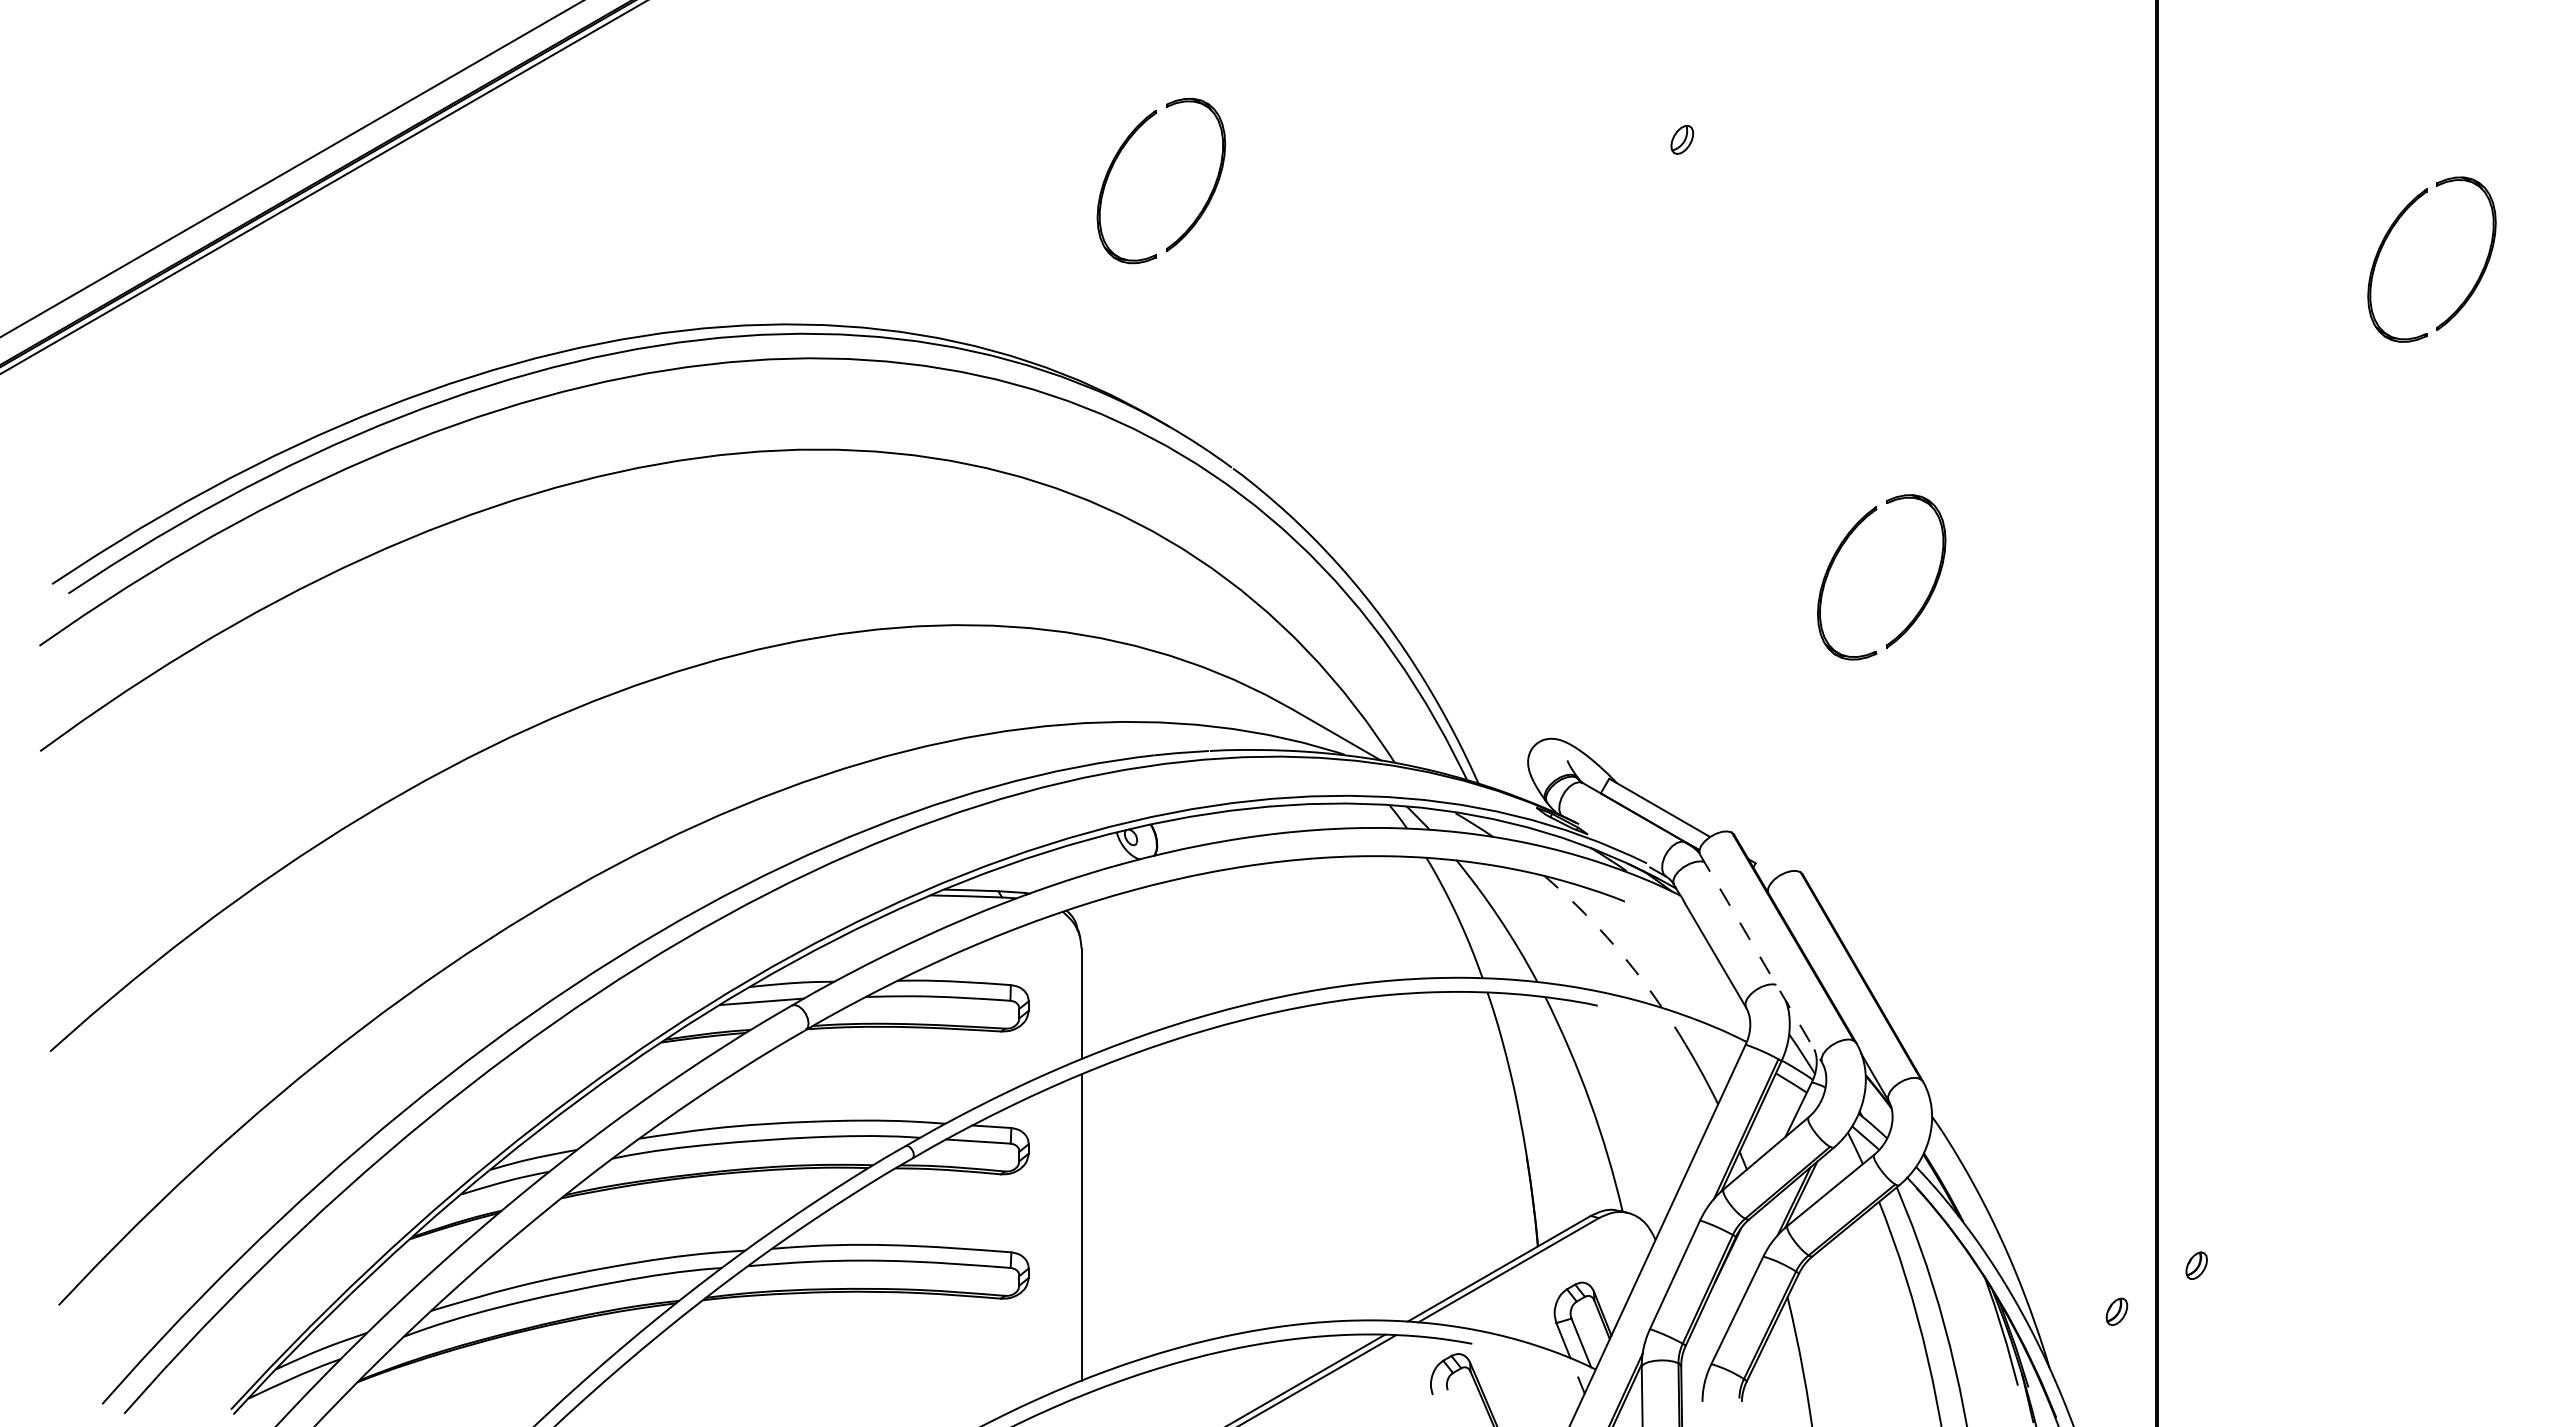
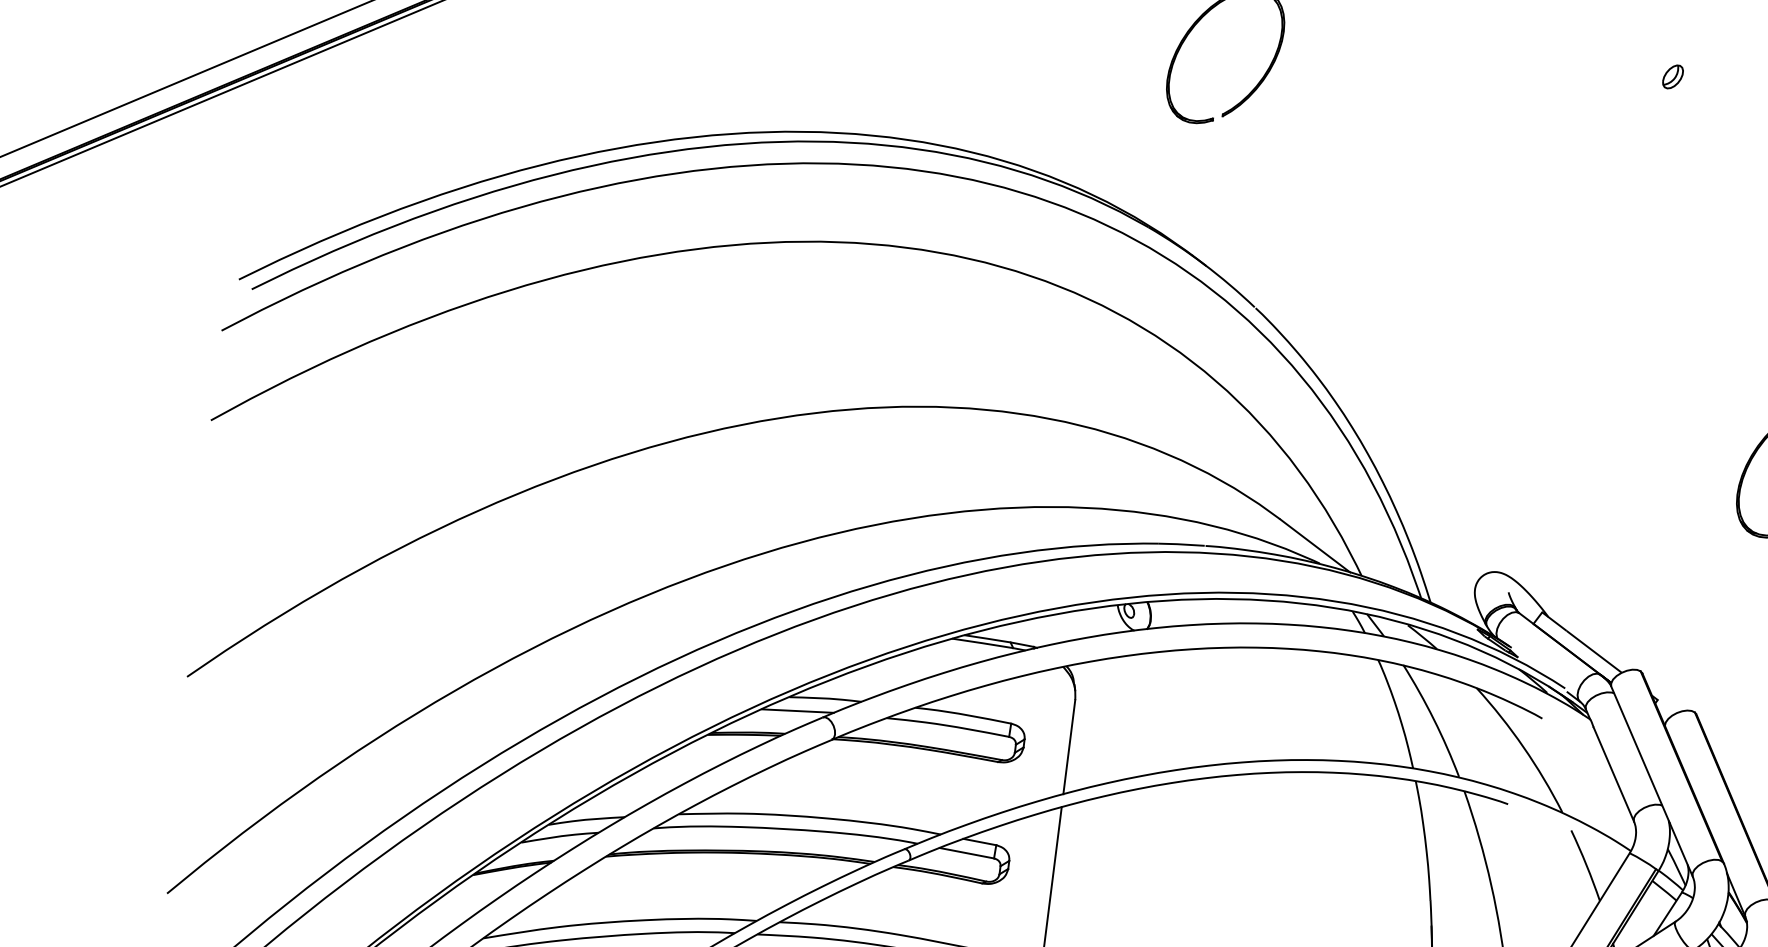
arc: (1607, 937) -> (1523, 747), dashed -> solid
line: (1761, 958) -> (1652, 781), dashed -> solid

